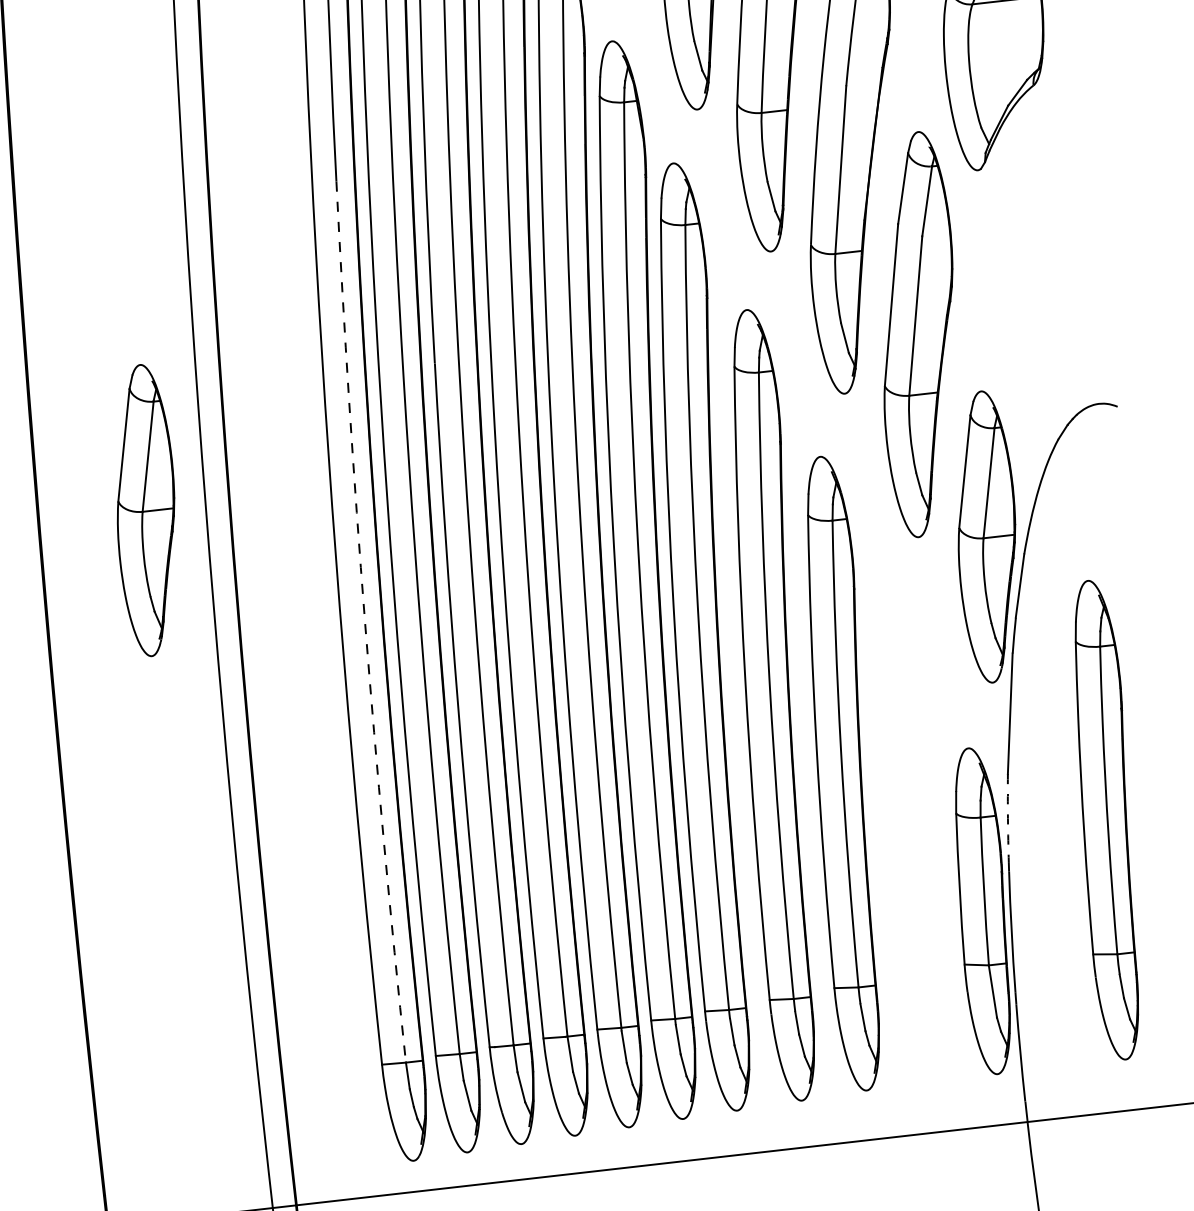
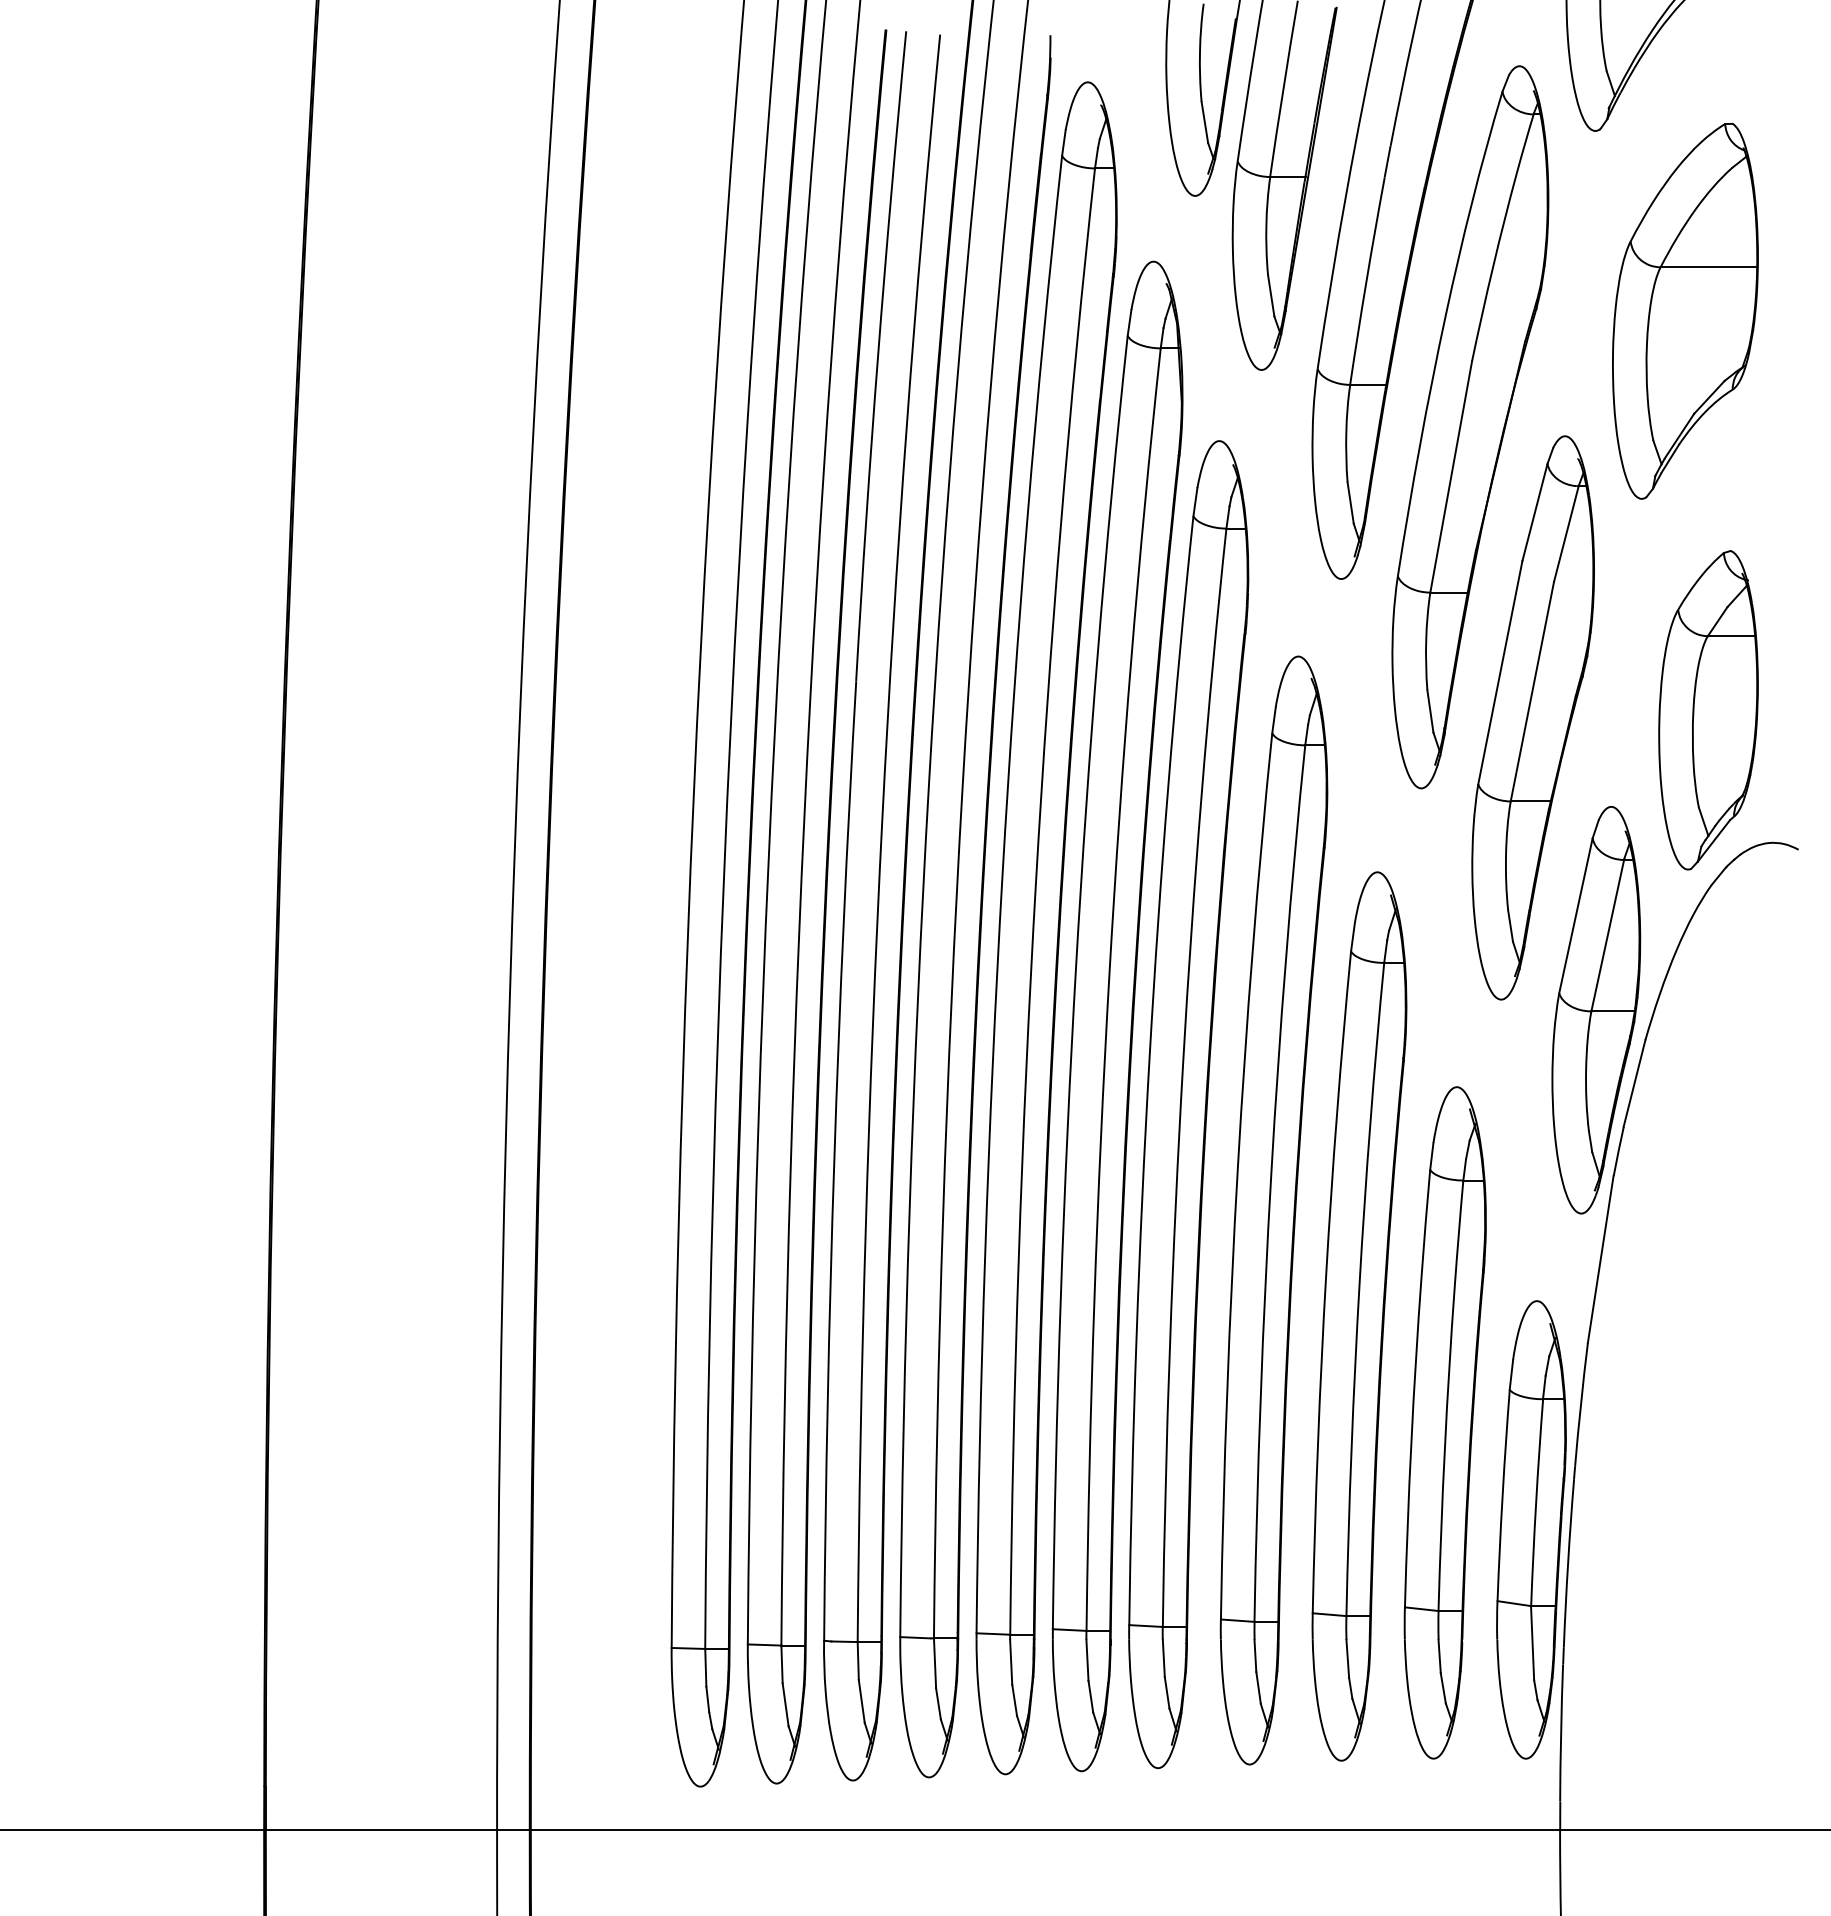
part: (1042, 315) -> (1708, 710), added
part: (146, 510) -> (431, 840), removed
arc: (365, 622) -> (718, 1030), dashed -> solid
arc: (1007, 818) -> (1580, 1404), dashed -> solid
part: (1106, 819) -> (1444, 1422), moved

